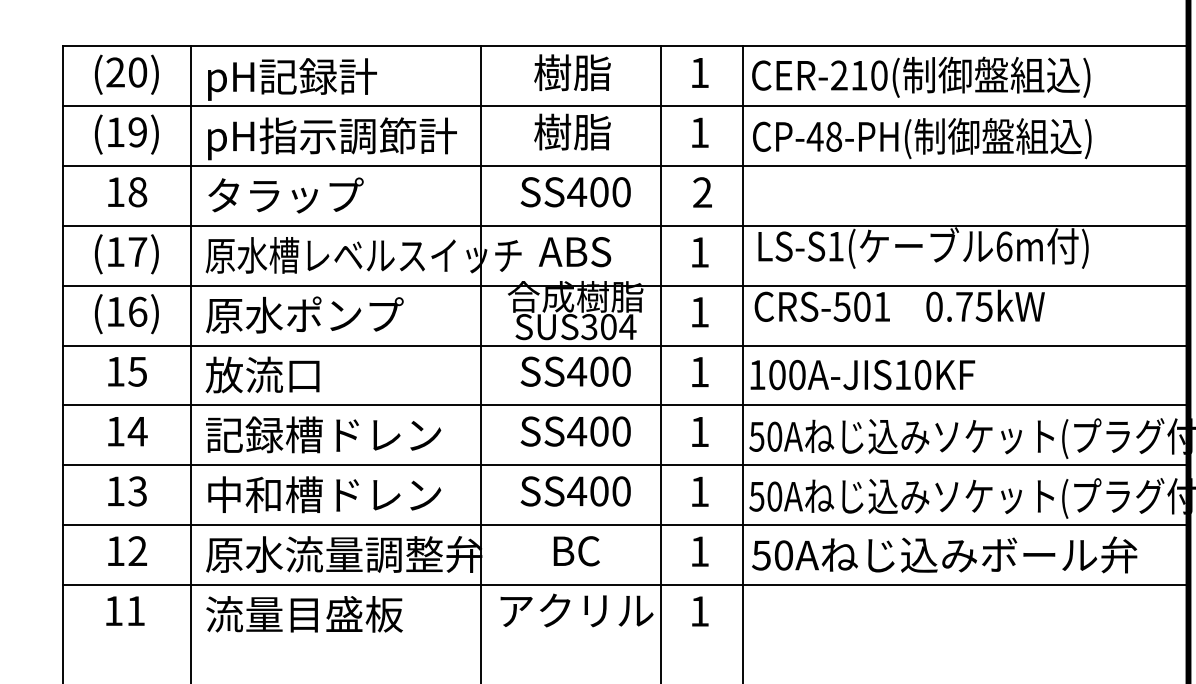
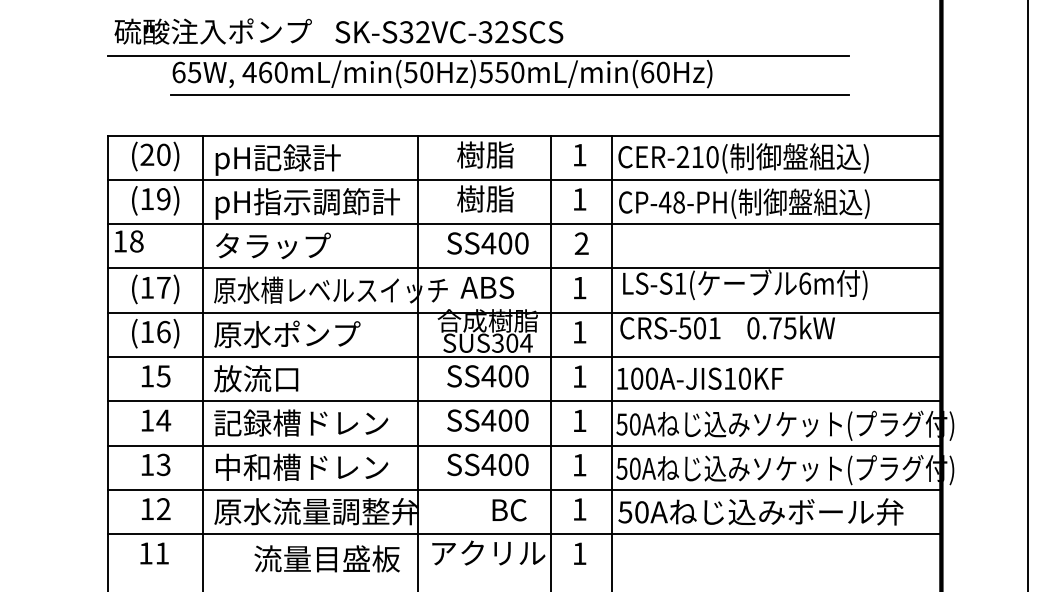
text: (126, 192) -> (128, 241), moved
text: (576, 551) -> (509, 510), moved
text: (303, 613) -> (326, 558), moved

